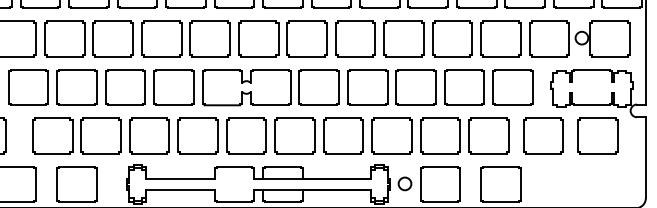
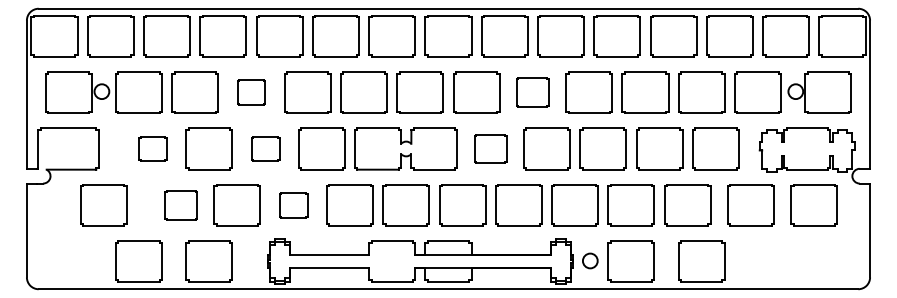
part: (113, 38) -> (251, 92), size x0.6
part: (355, 38) -> (532, 92), size x0.7
part: (28, 87) -> (152, 148), size x0.6
part: (125, 87) -> (265, 148), size x0.6
part: (319, 87) -> (490, 148), size x0.7
part: (52, 136) -> (180, 205), size x0.7
part: (149, 136) -> (293, 205), size x0.6

